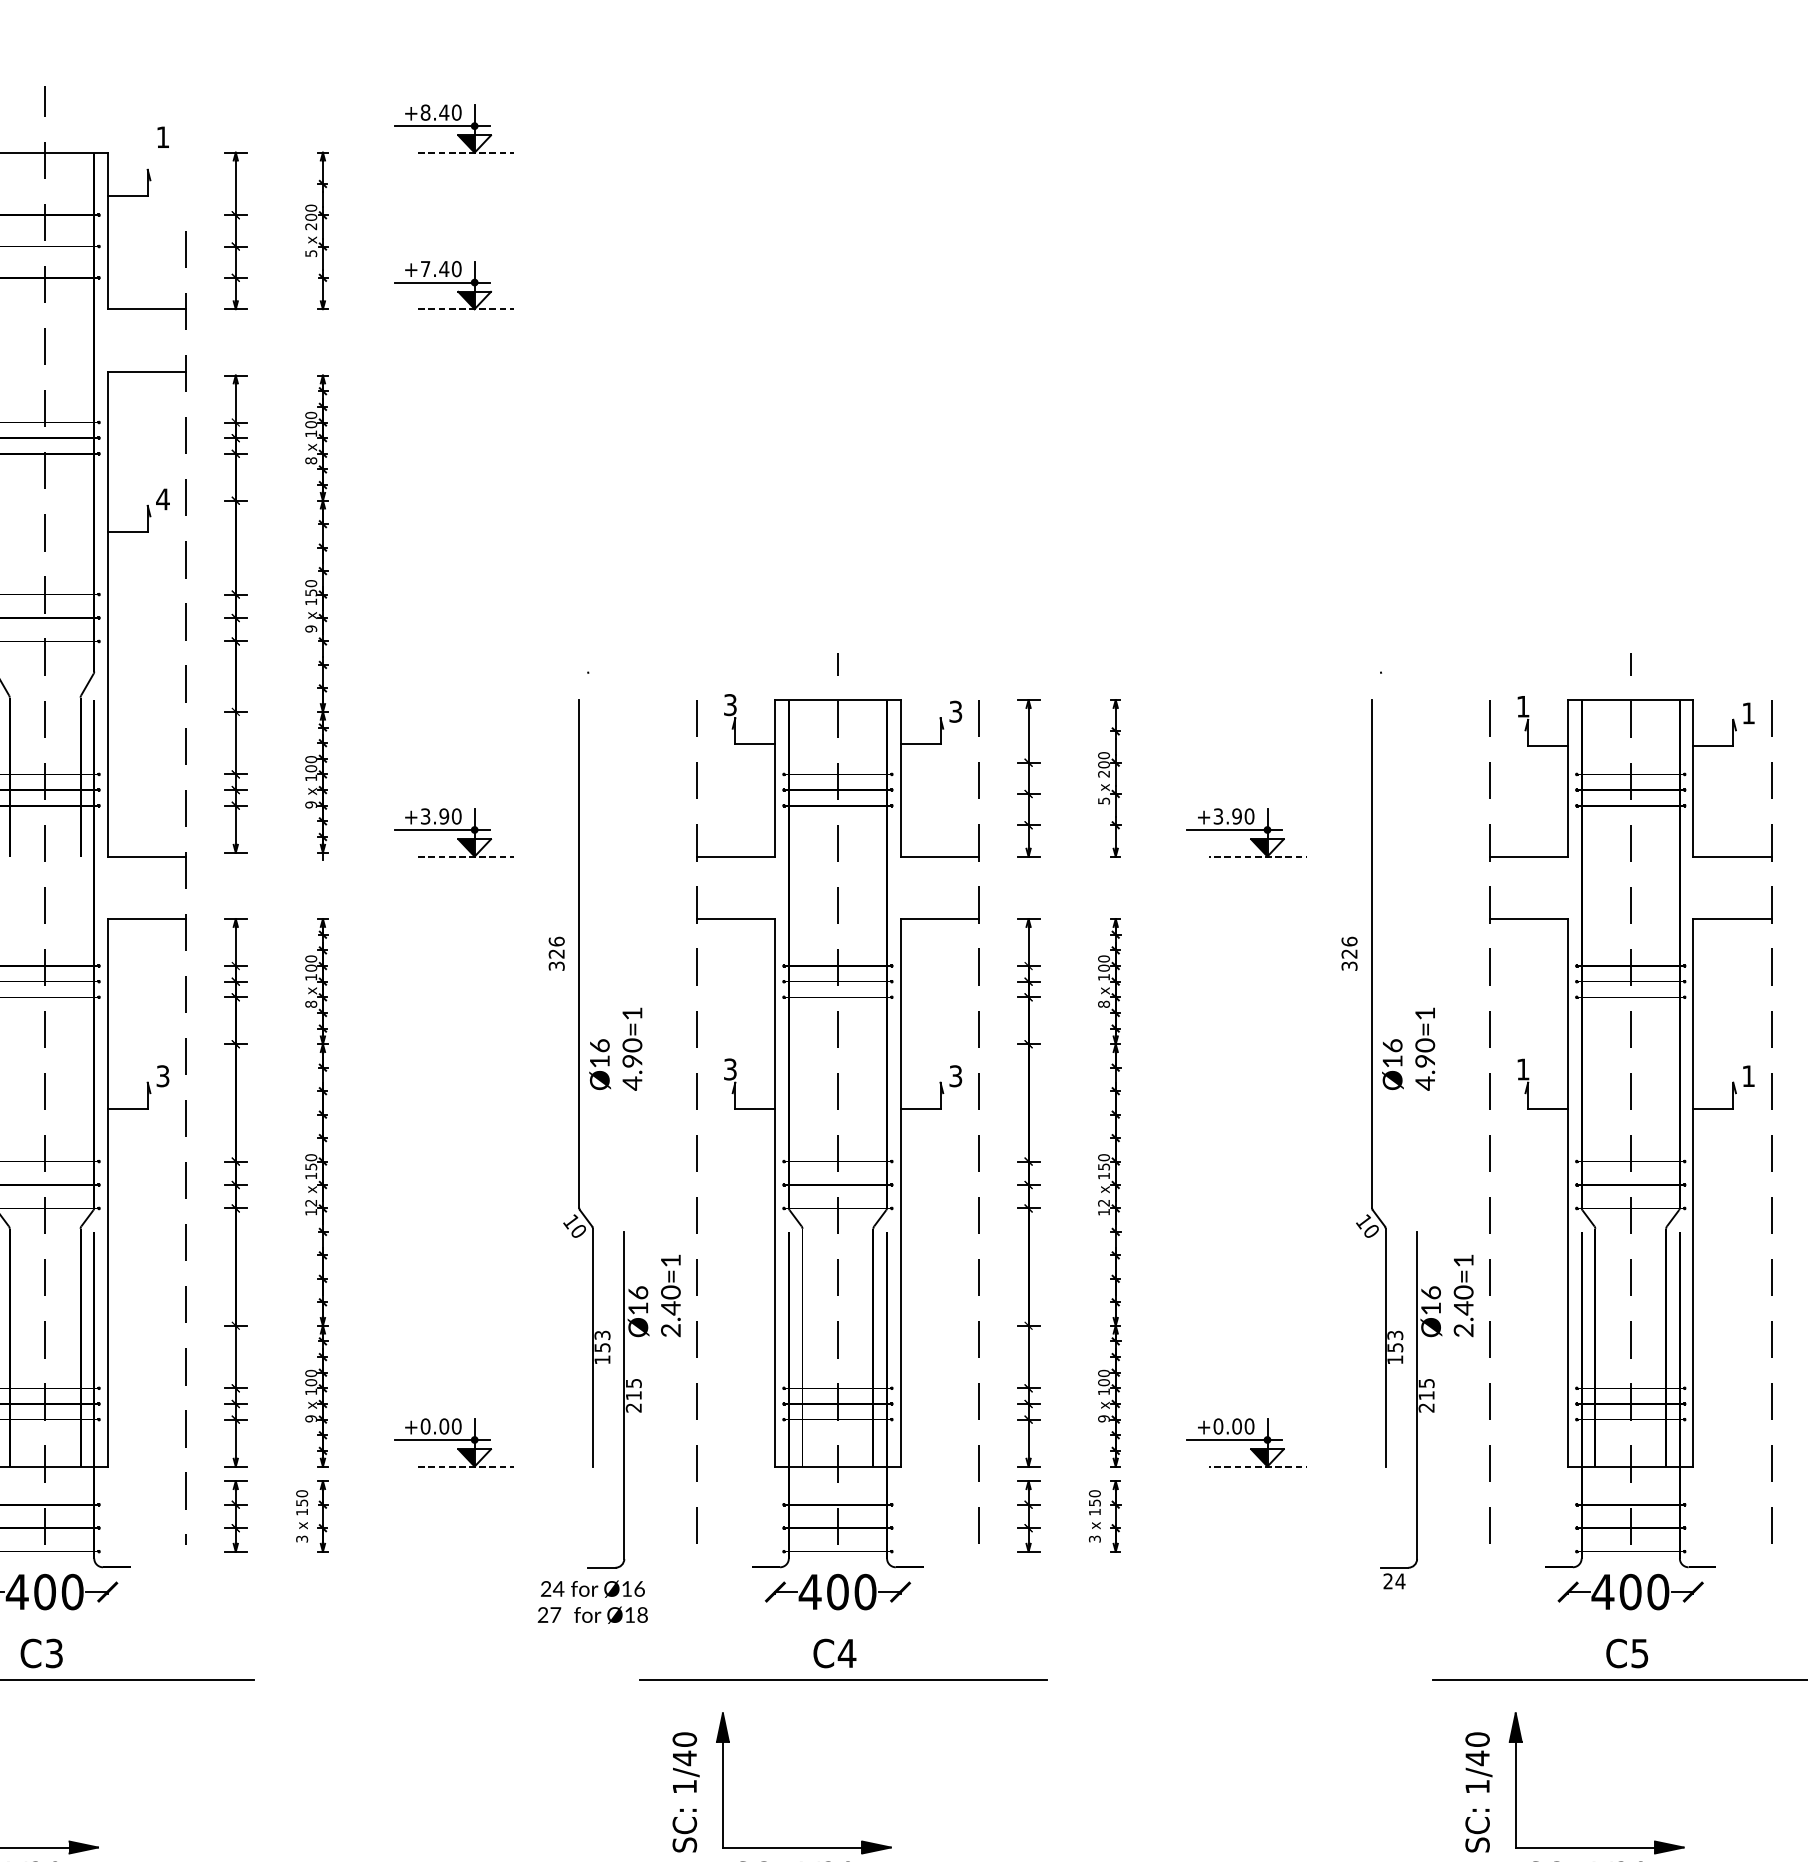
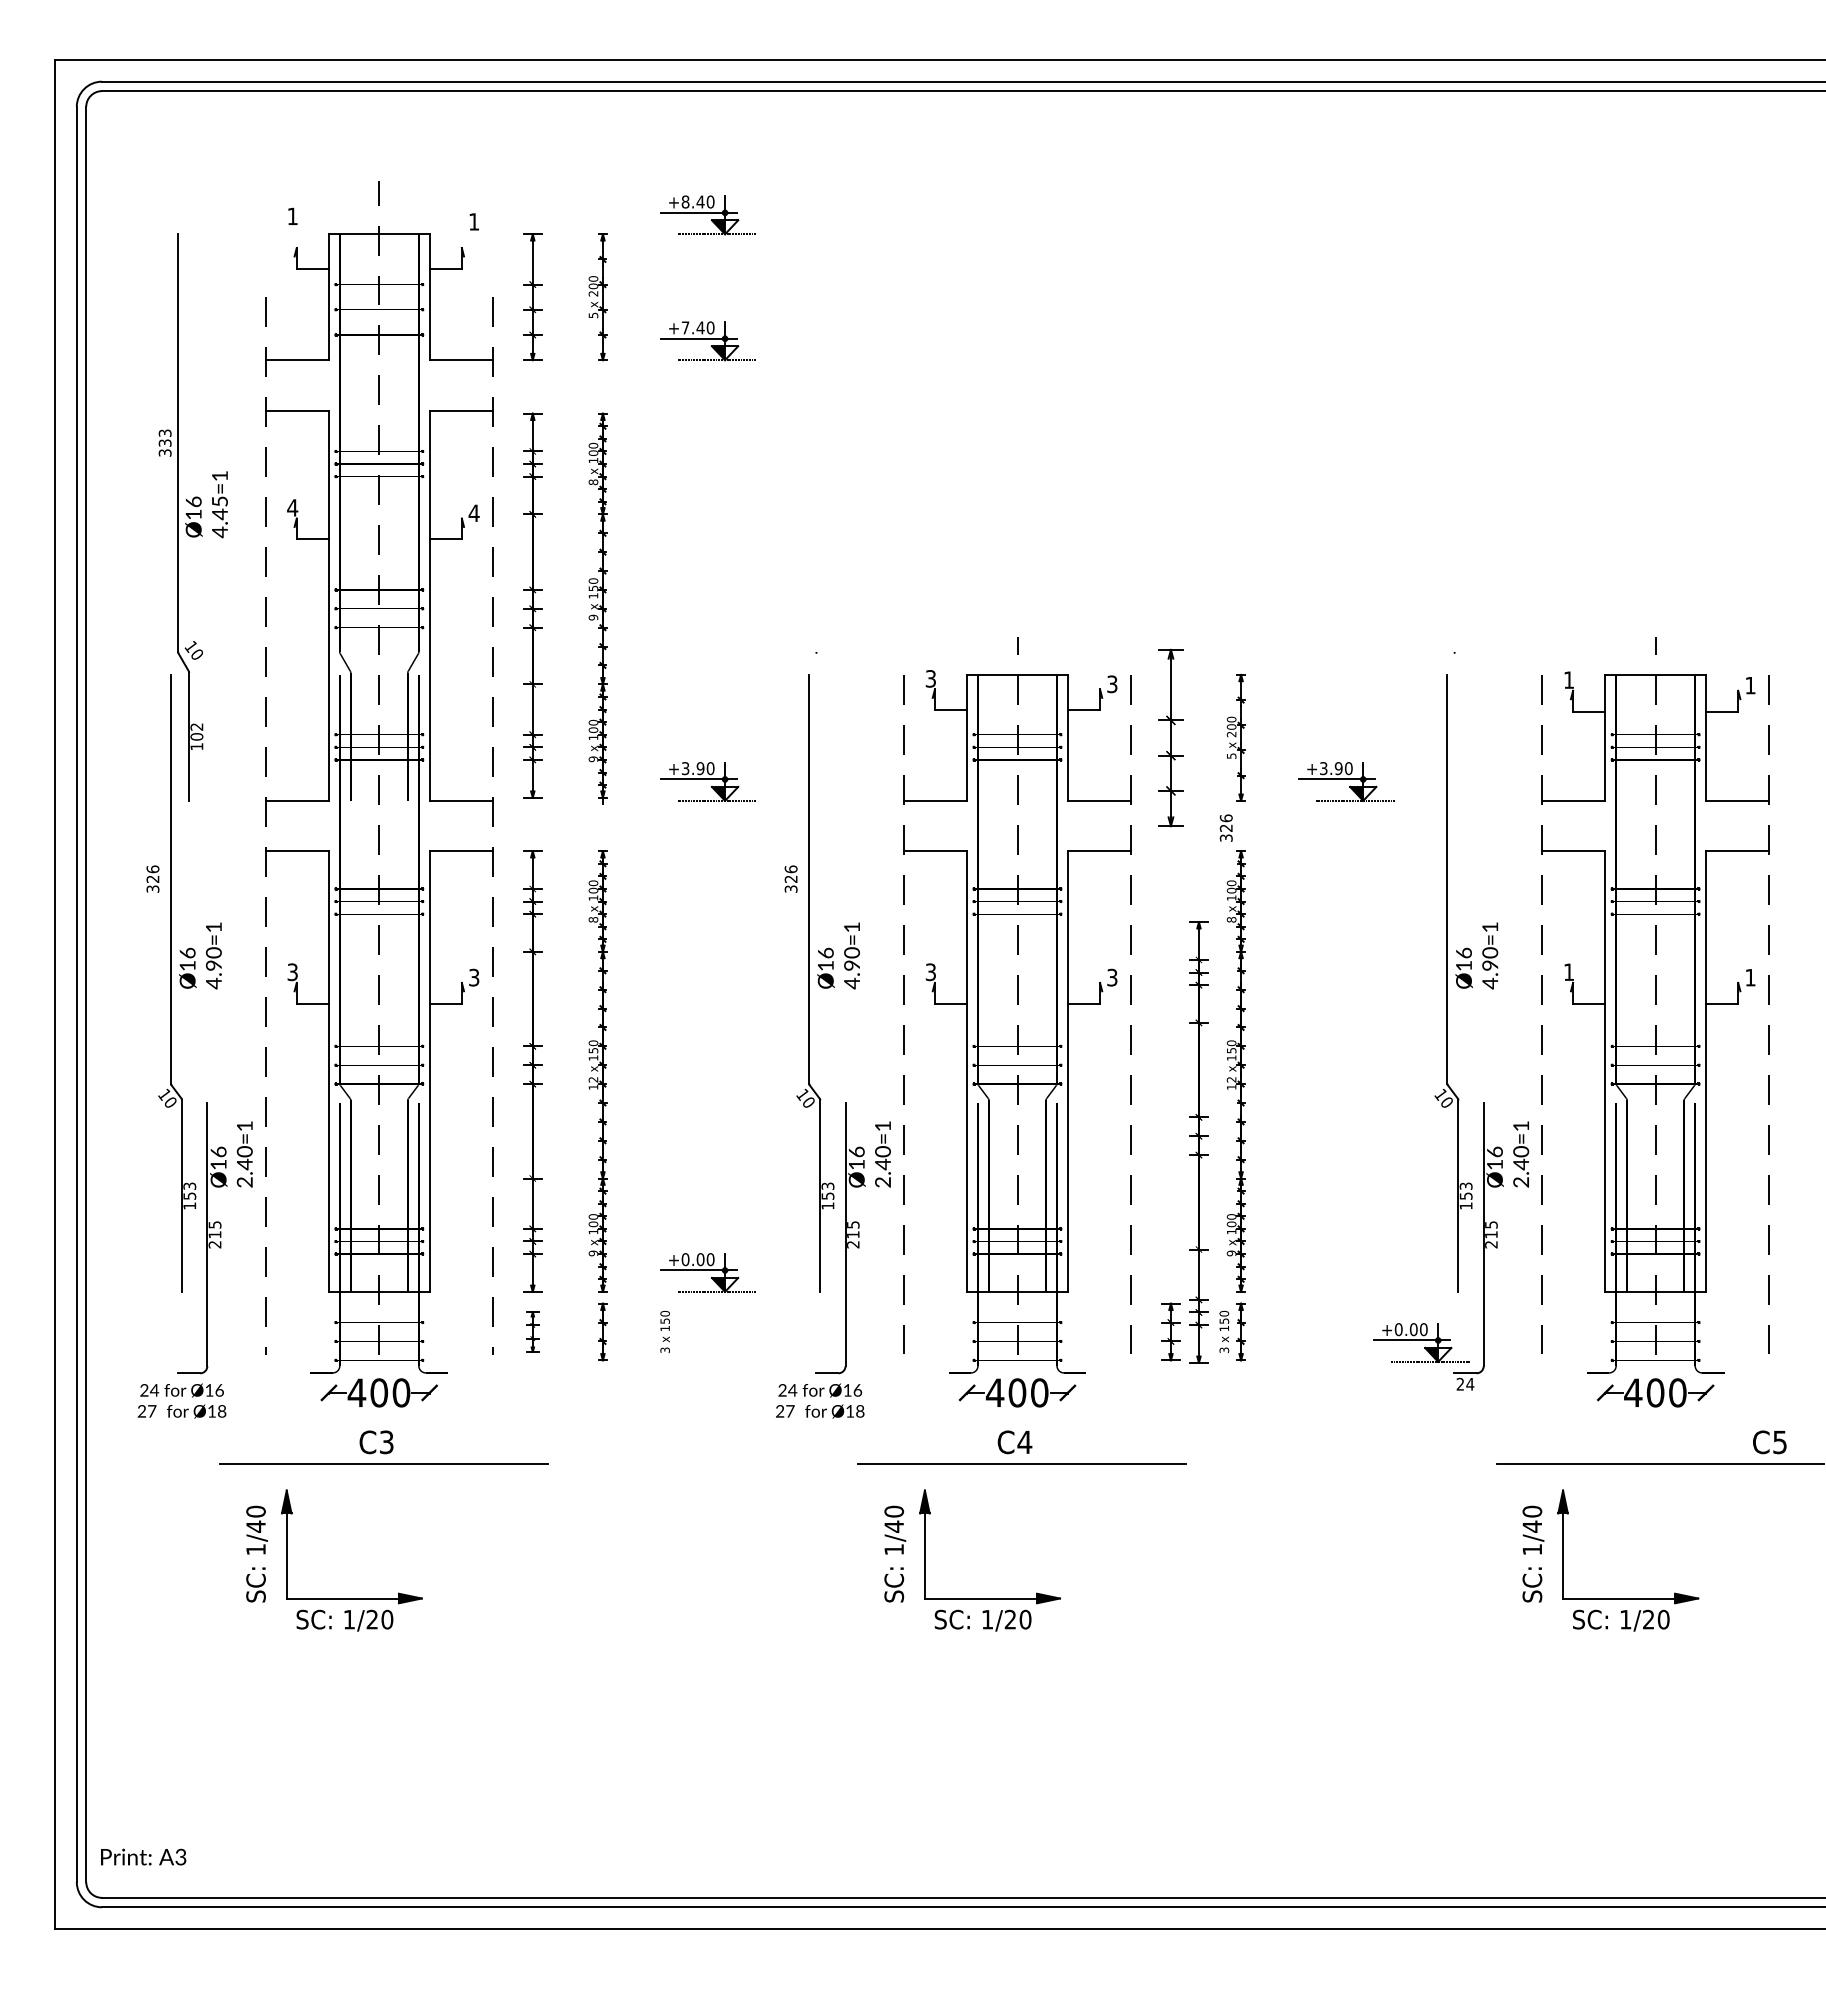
part: (1028, 777) -> (1170, 737), size x1.4
text: (1348, 953) -> (1225, 827), moved
part: (1028, 1192) -> (1198, 1142), moved
part: (1246, 1442) -> (1421, 1342), moved
part: (235, 1515) -> (532, 1331), size x0.7
text: (301, 1515) -> (664, 1331), moved
text: (1626, 1653) -> (1769, 1442), moved

